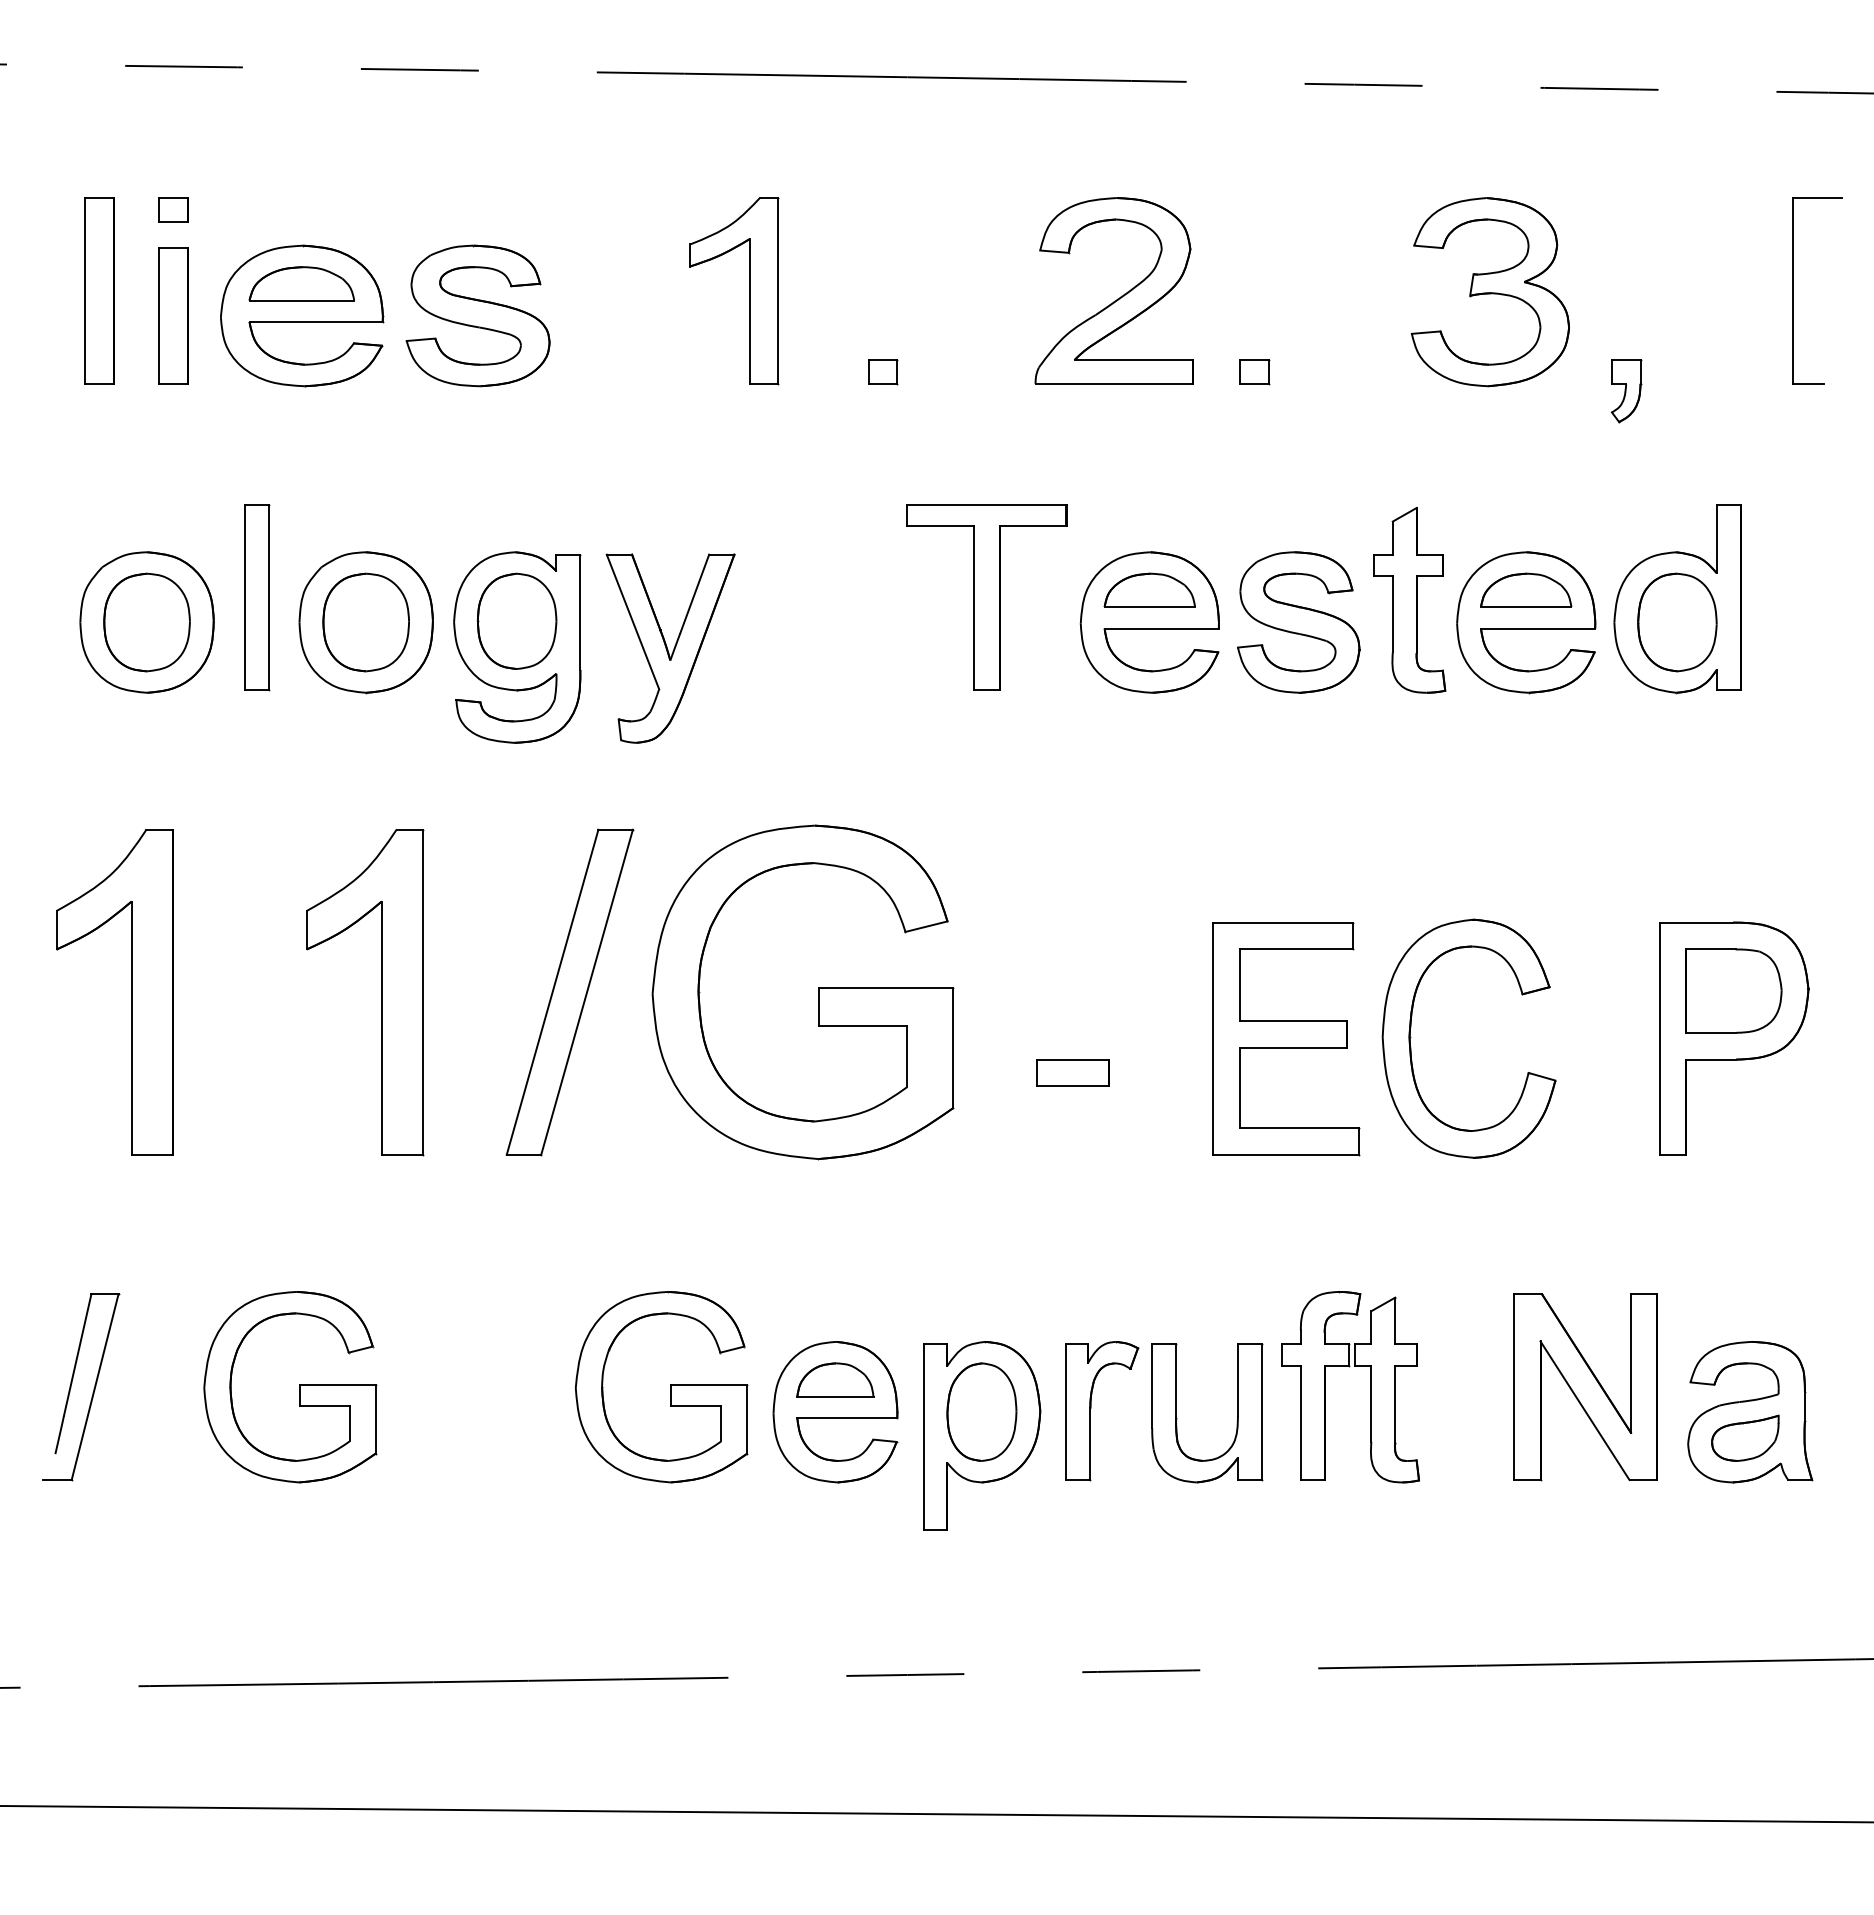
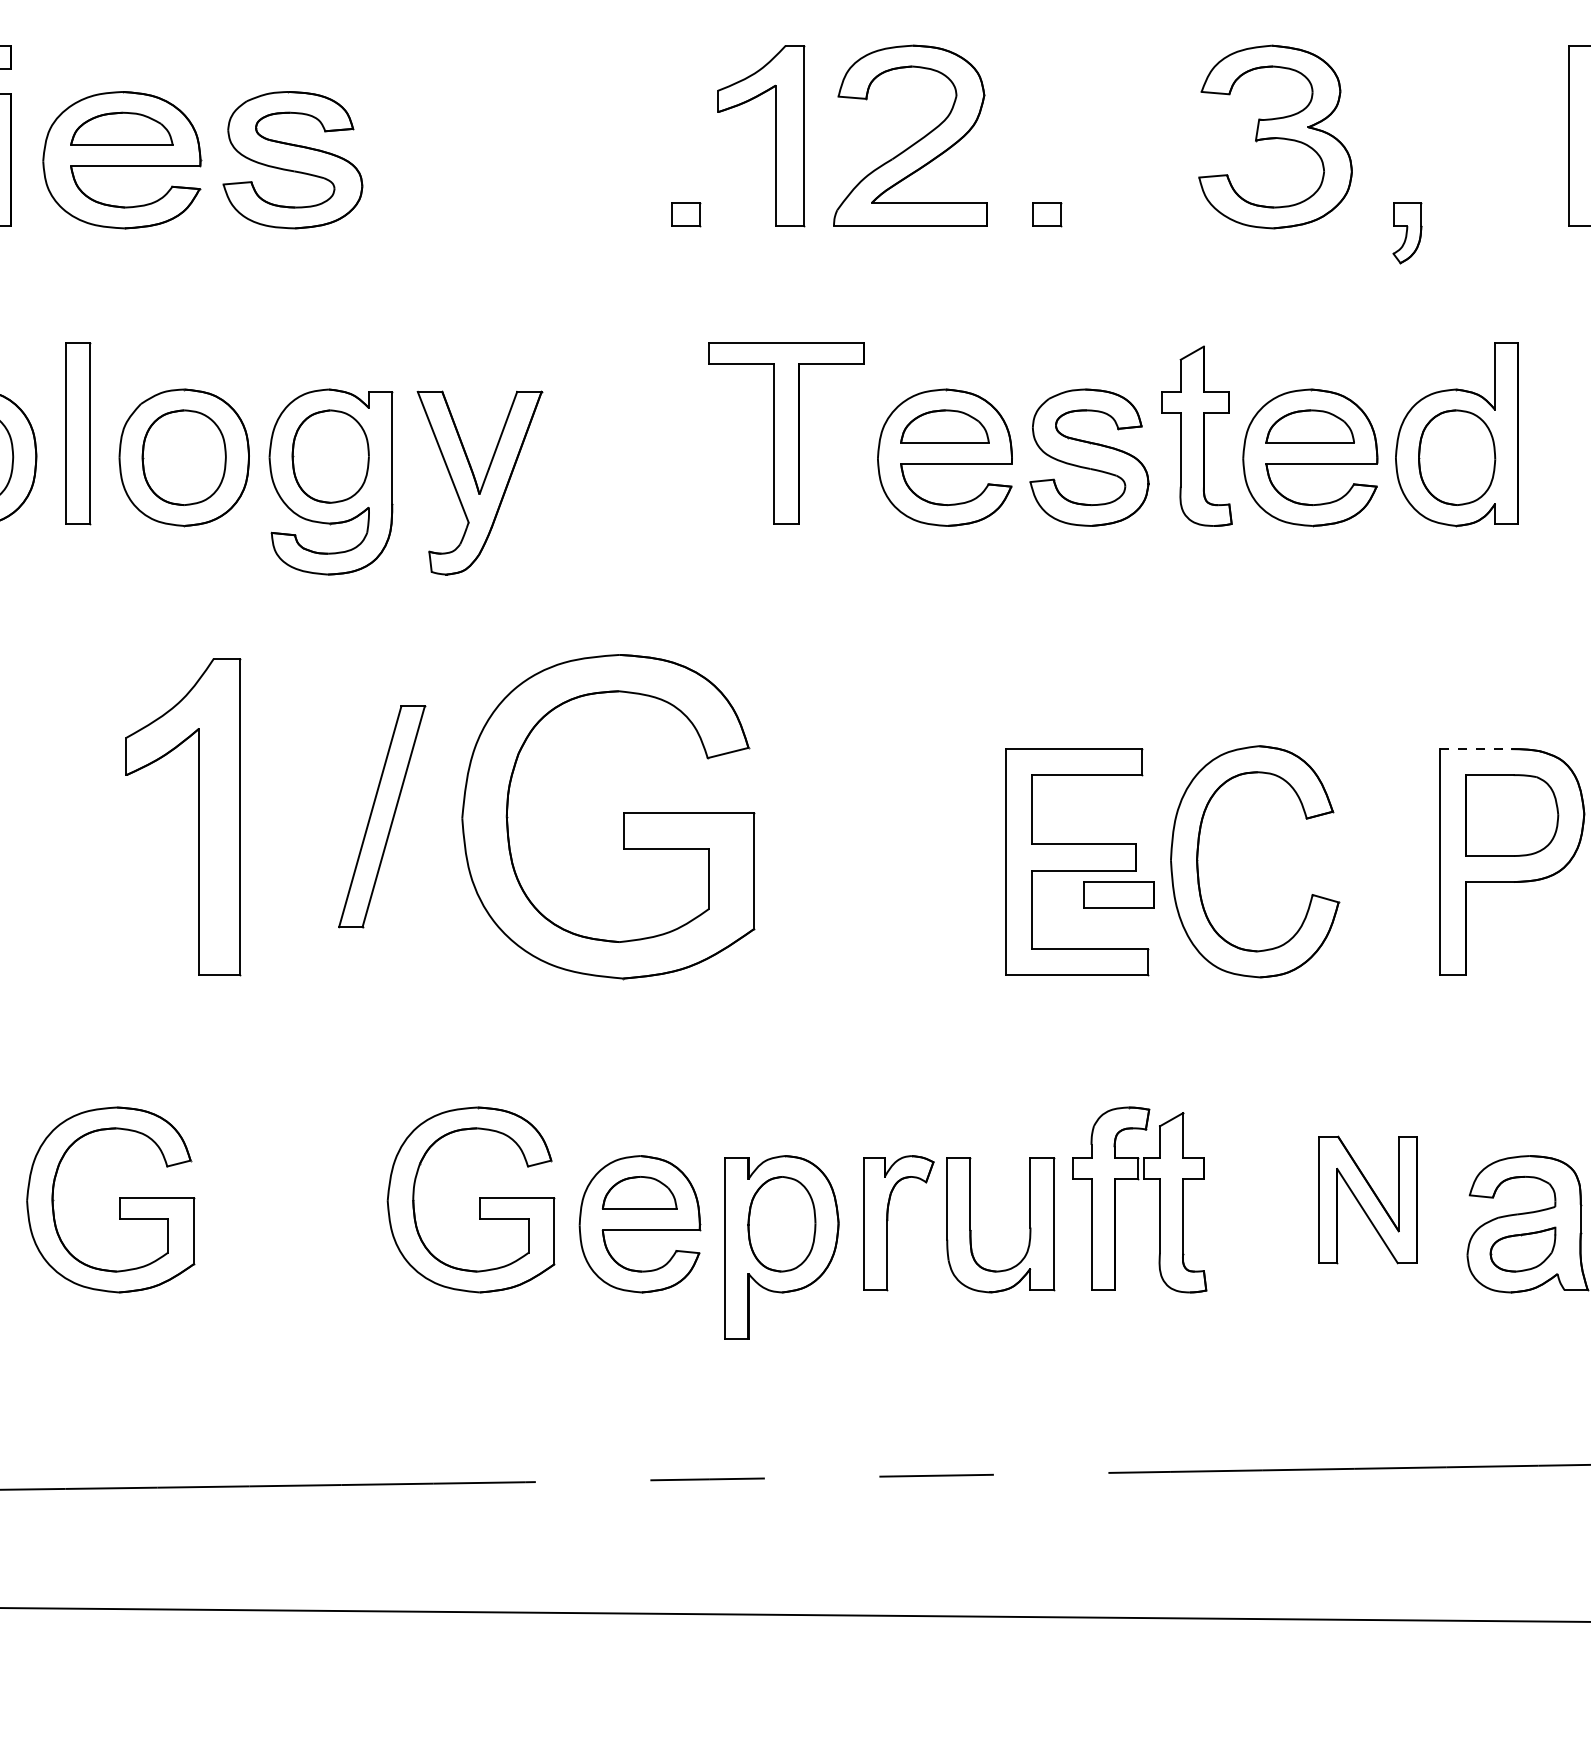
part: (749, 291) -> (775, 136), moved
line: (1696, 922) -> (1475, 748), solid -> dashed
part: (569, 992) -> (381, 816), size x0.7
part: (1072, 1072) -> (1118, 894), moved
part: (1585, 1387) -> (1367, 1200), size x0.7

